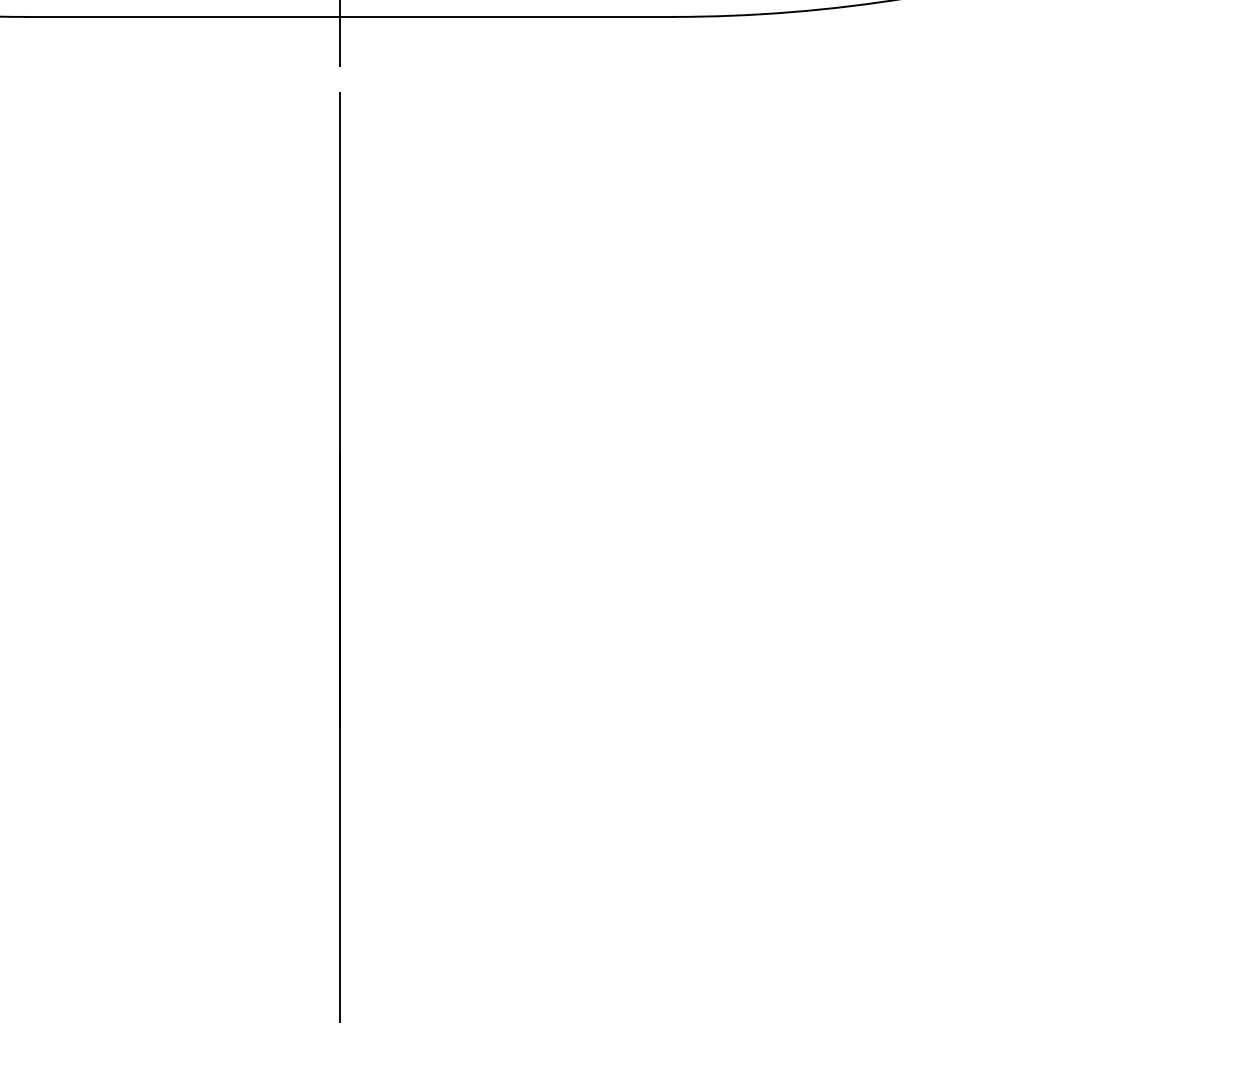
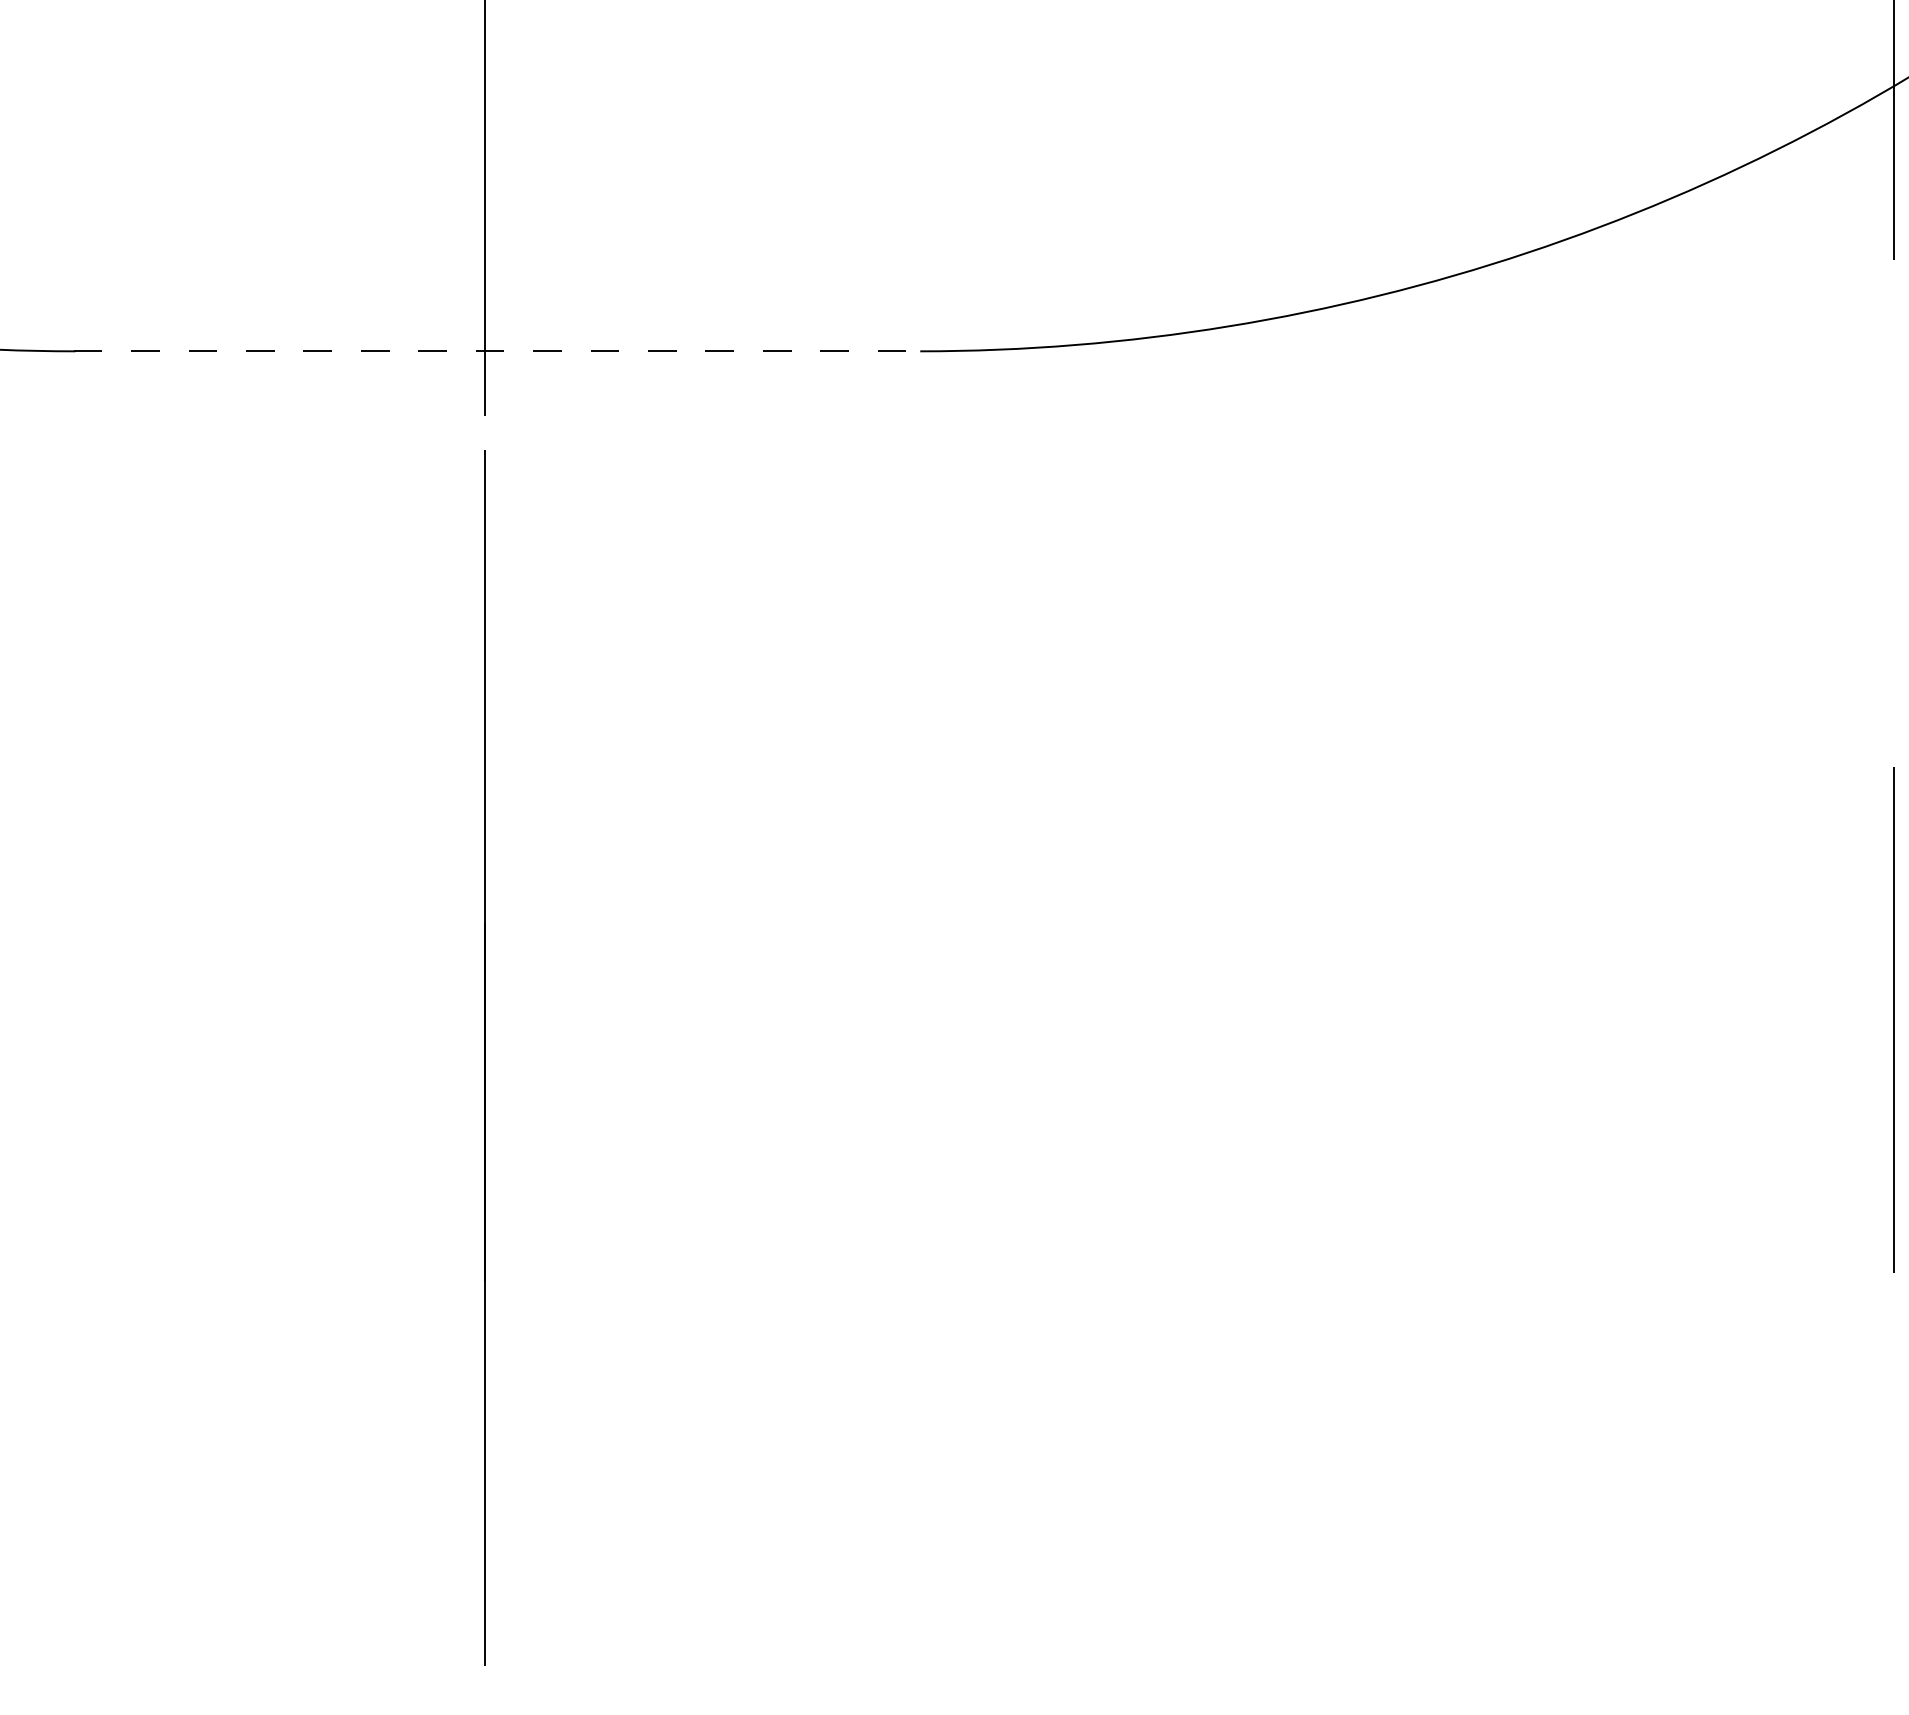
line: (350, 17) -> (498, 351), solid -> dashed

